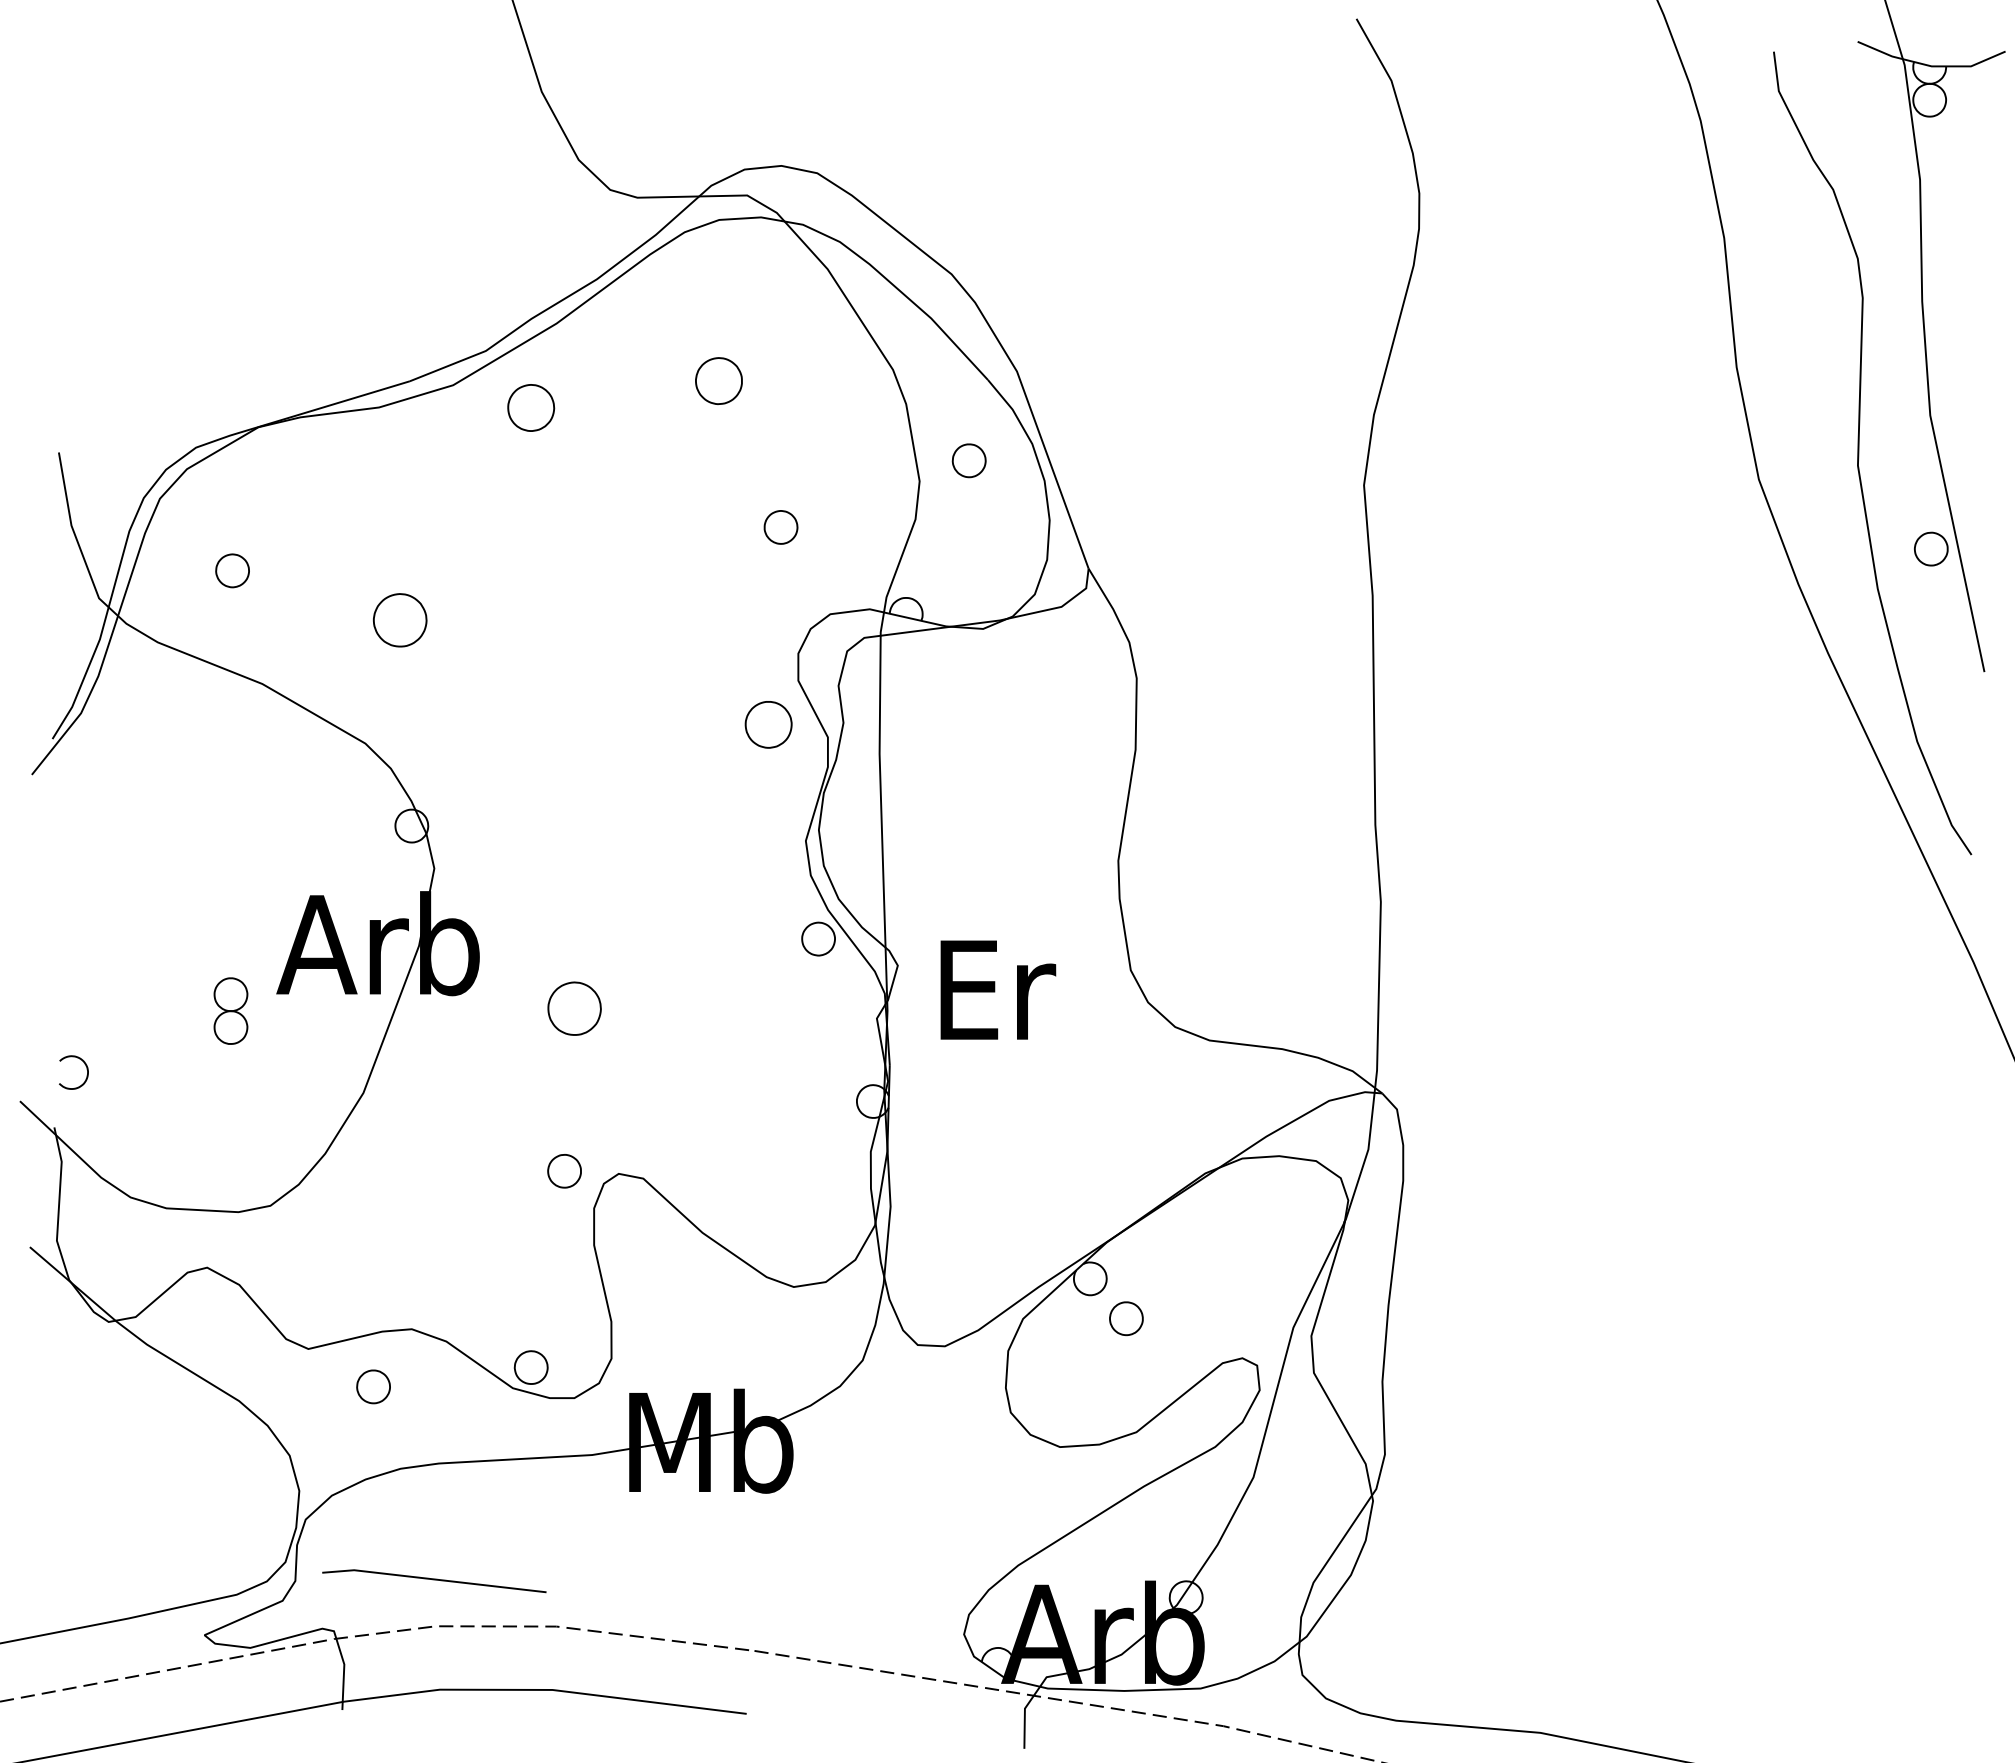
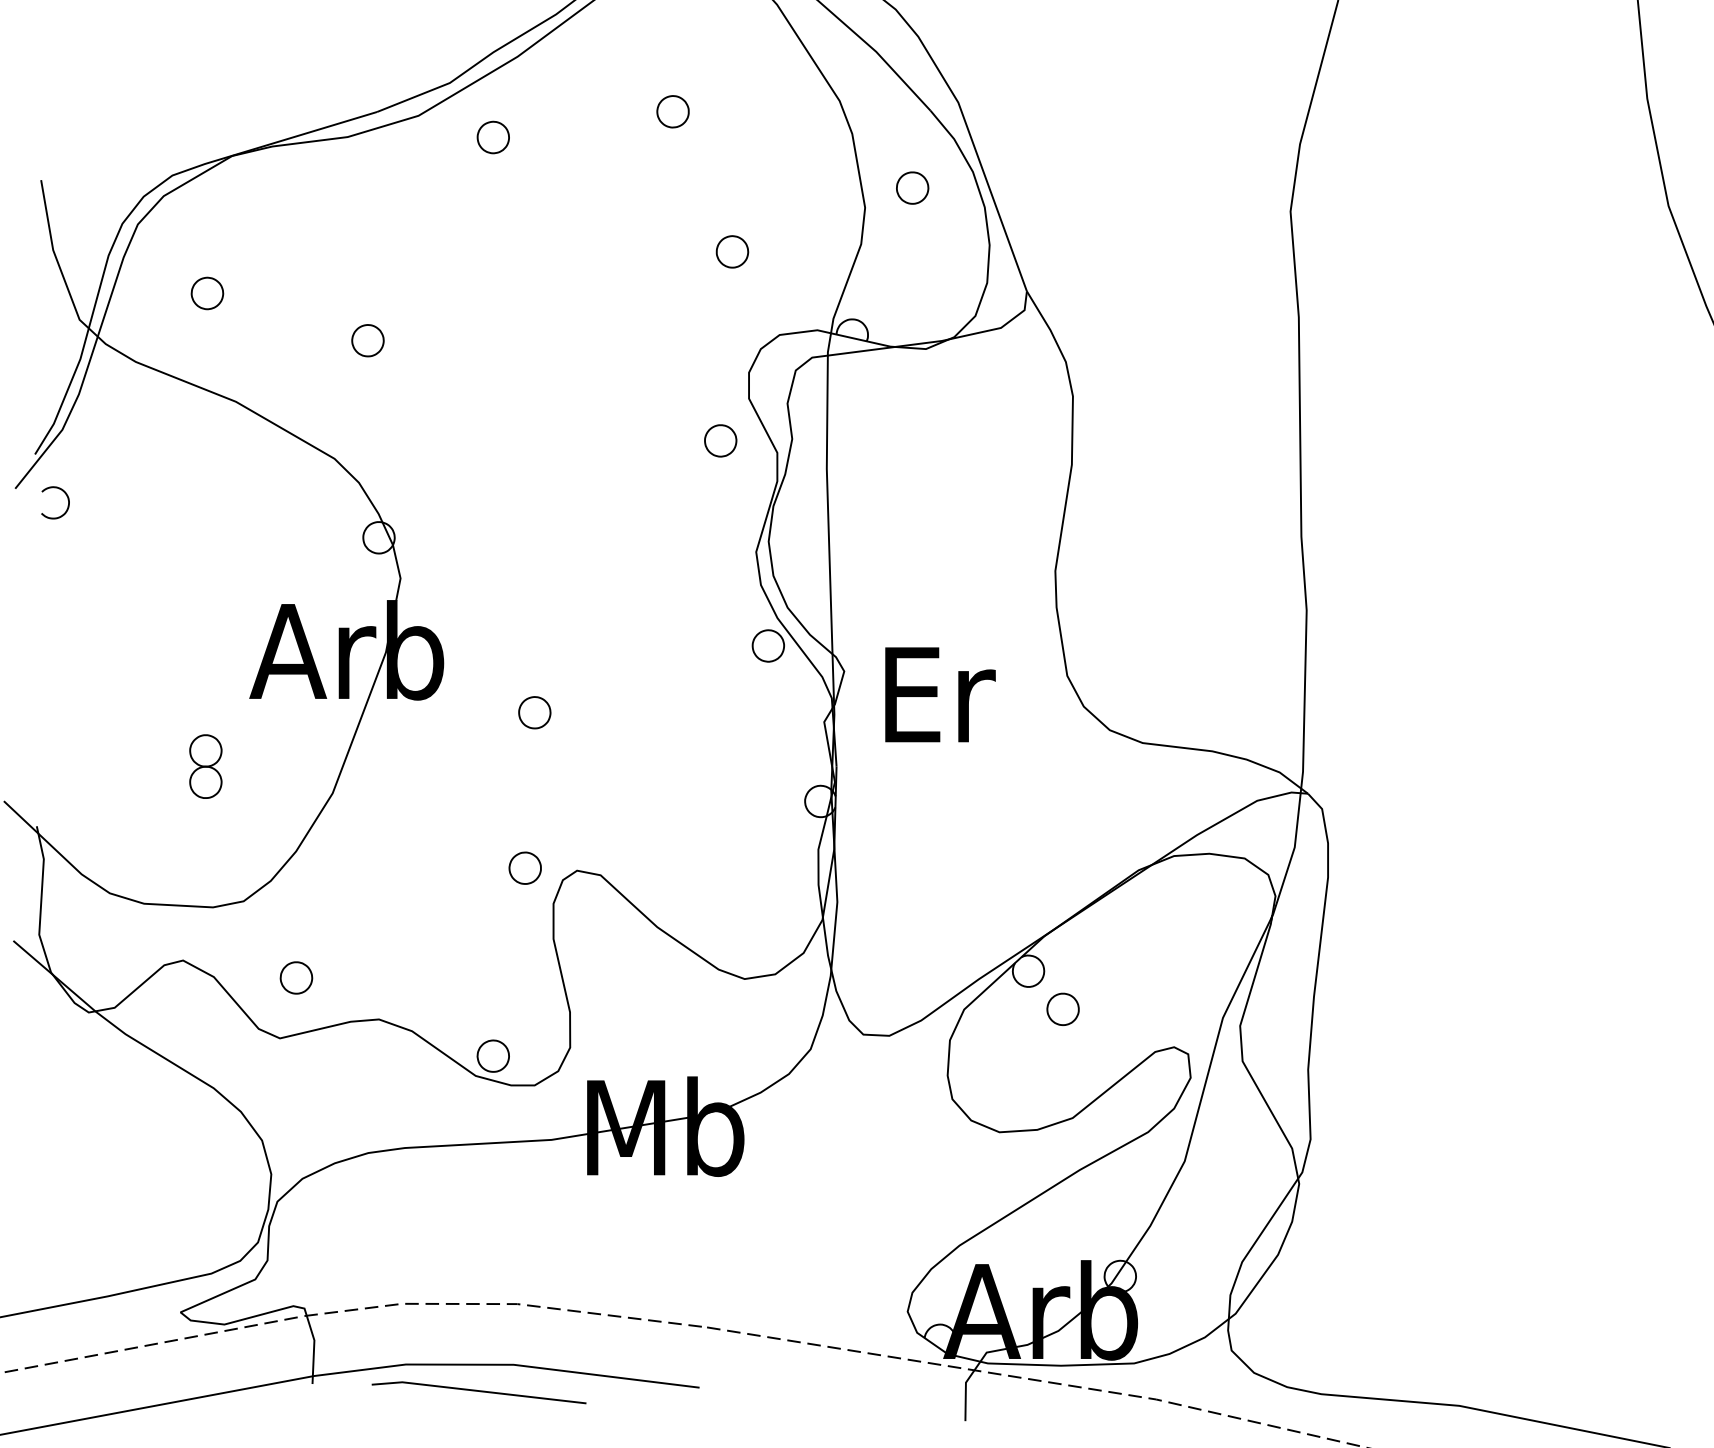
part: (718, 380) -> (672, 111), size x0.71
part: (531, 407) -> (493, 137), size x0.71
part: (400, 619) -> (368, 340), size x0.62
part: (768, 724) -> (720, 440), size x0.71
part: (574, 1008) -> (534, 712), size x0.62
part: (230, 1010) -> (205, 766), moved
curve: (86, 1069) -> (67, 499), moved
part: (373, 1386) -> (296, 977), moved
line: (434, 1580) -> (479, 1392), moved

